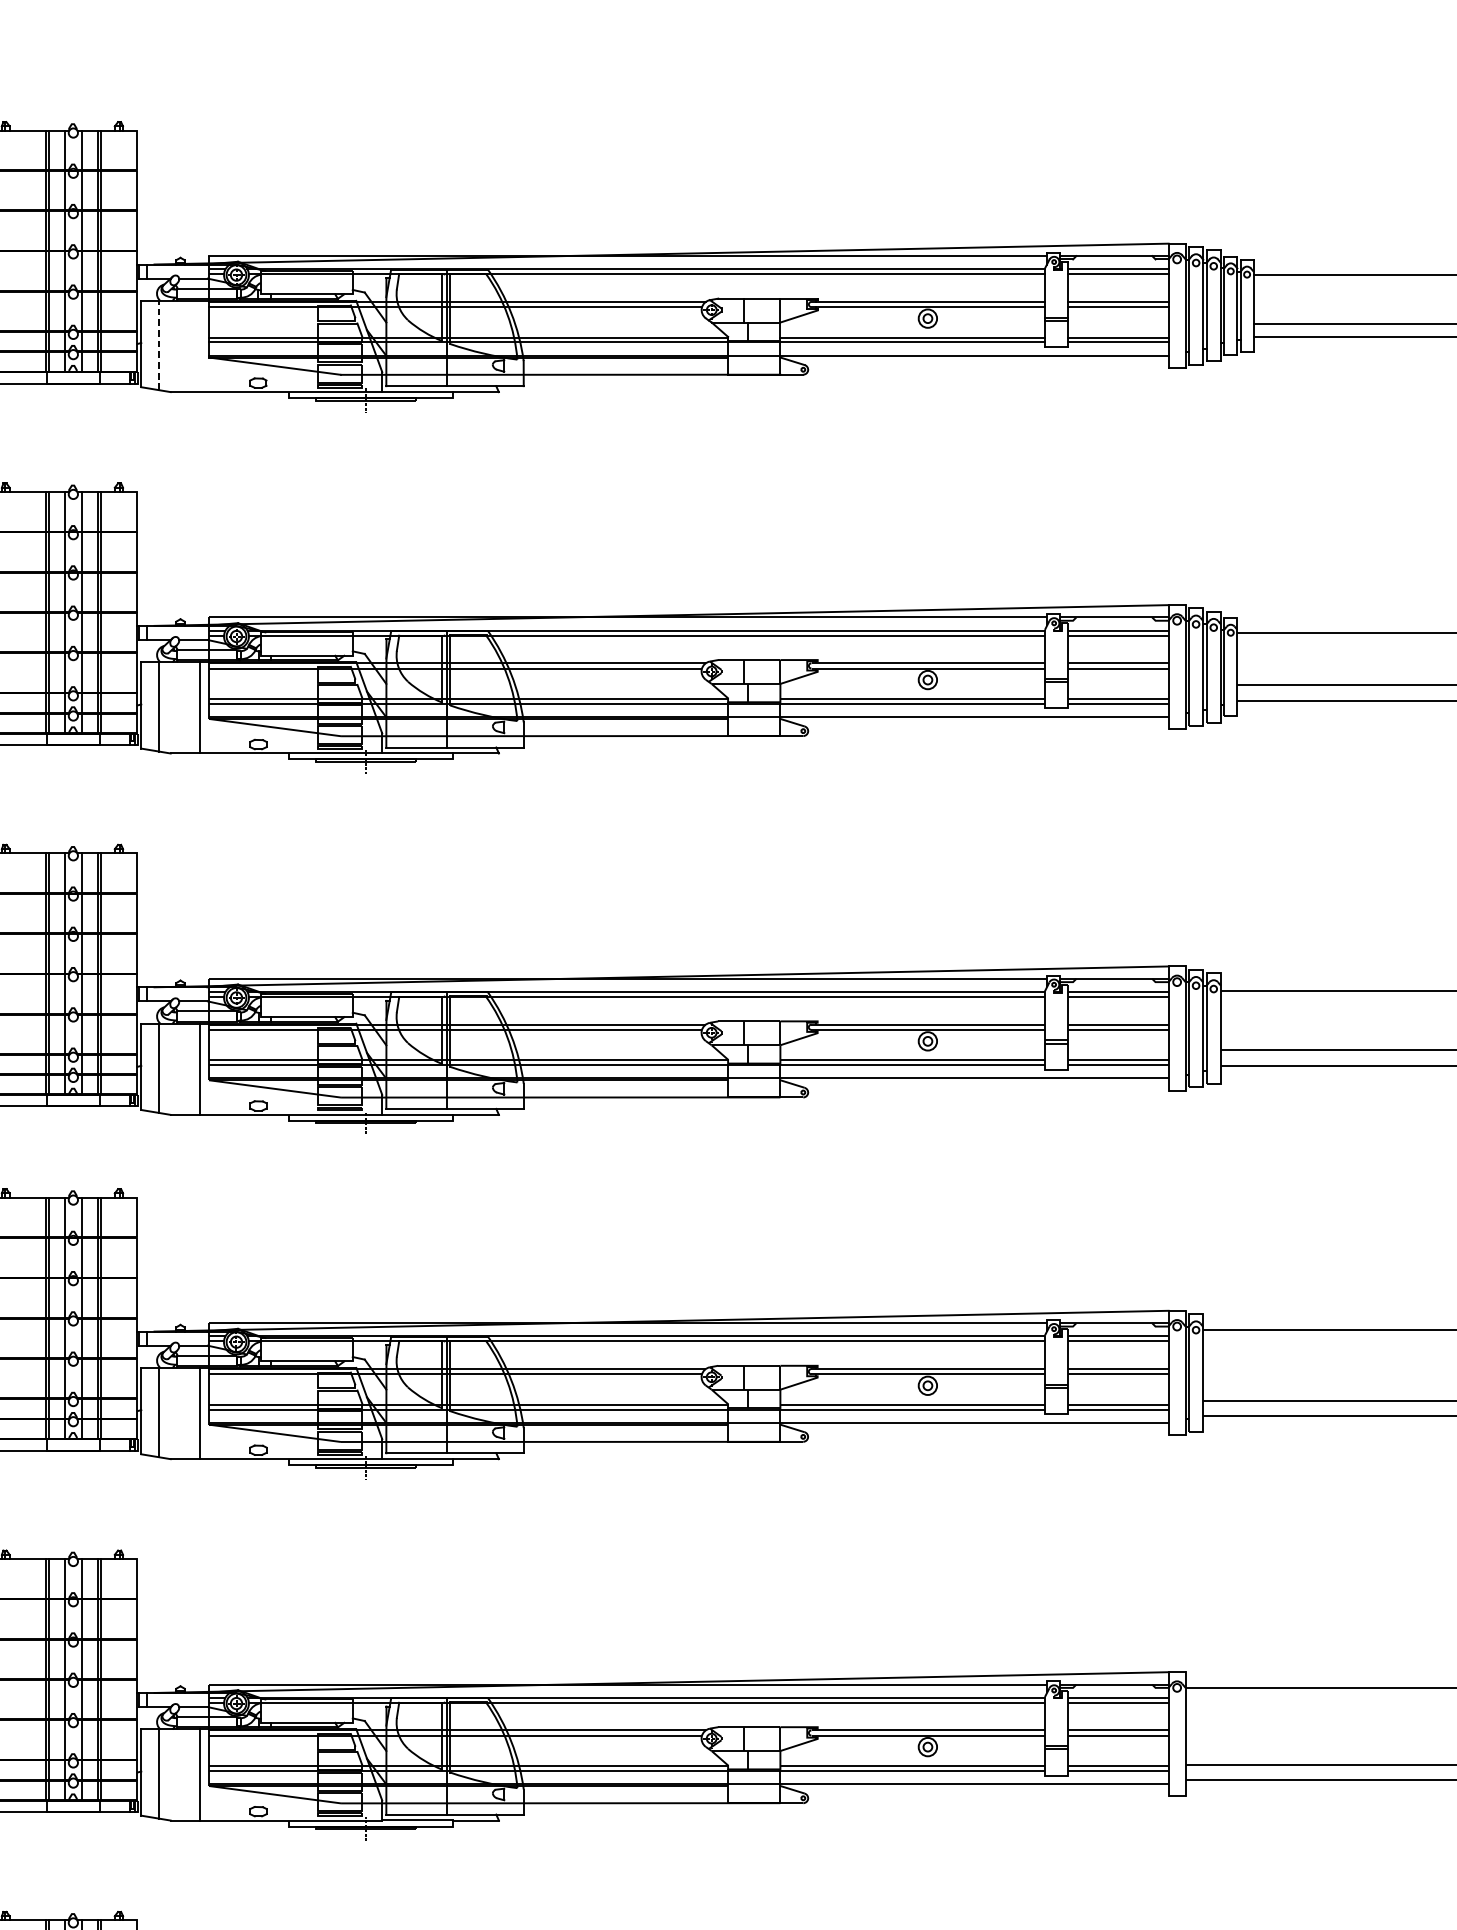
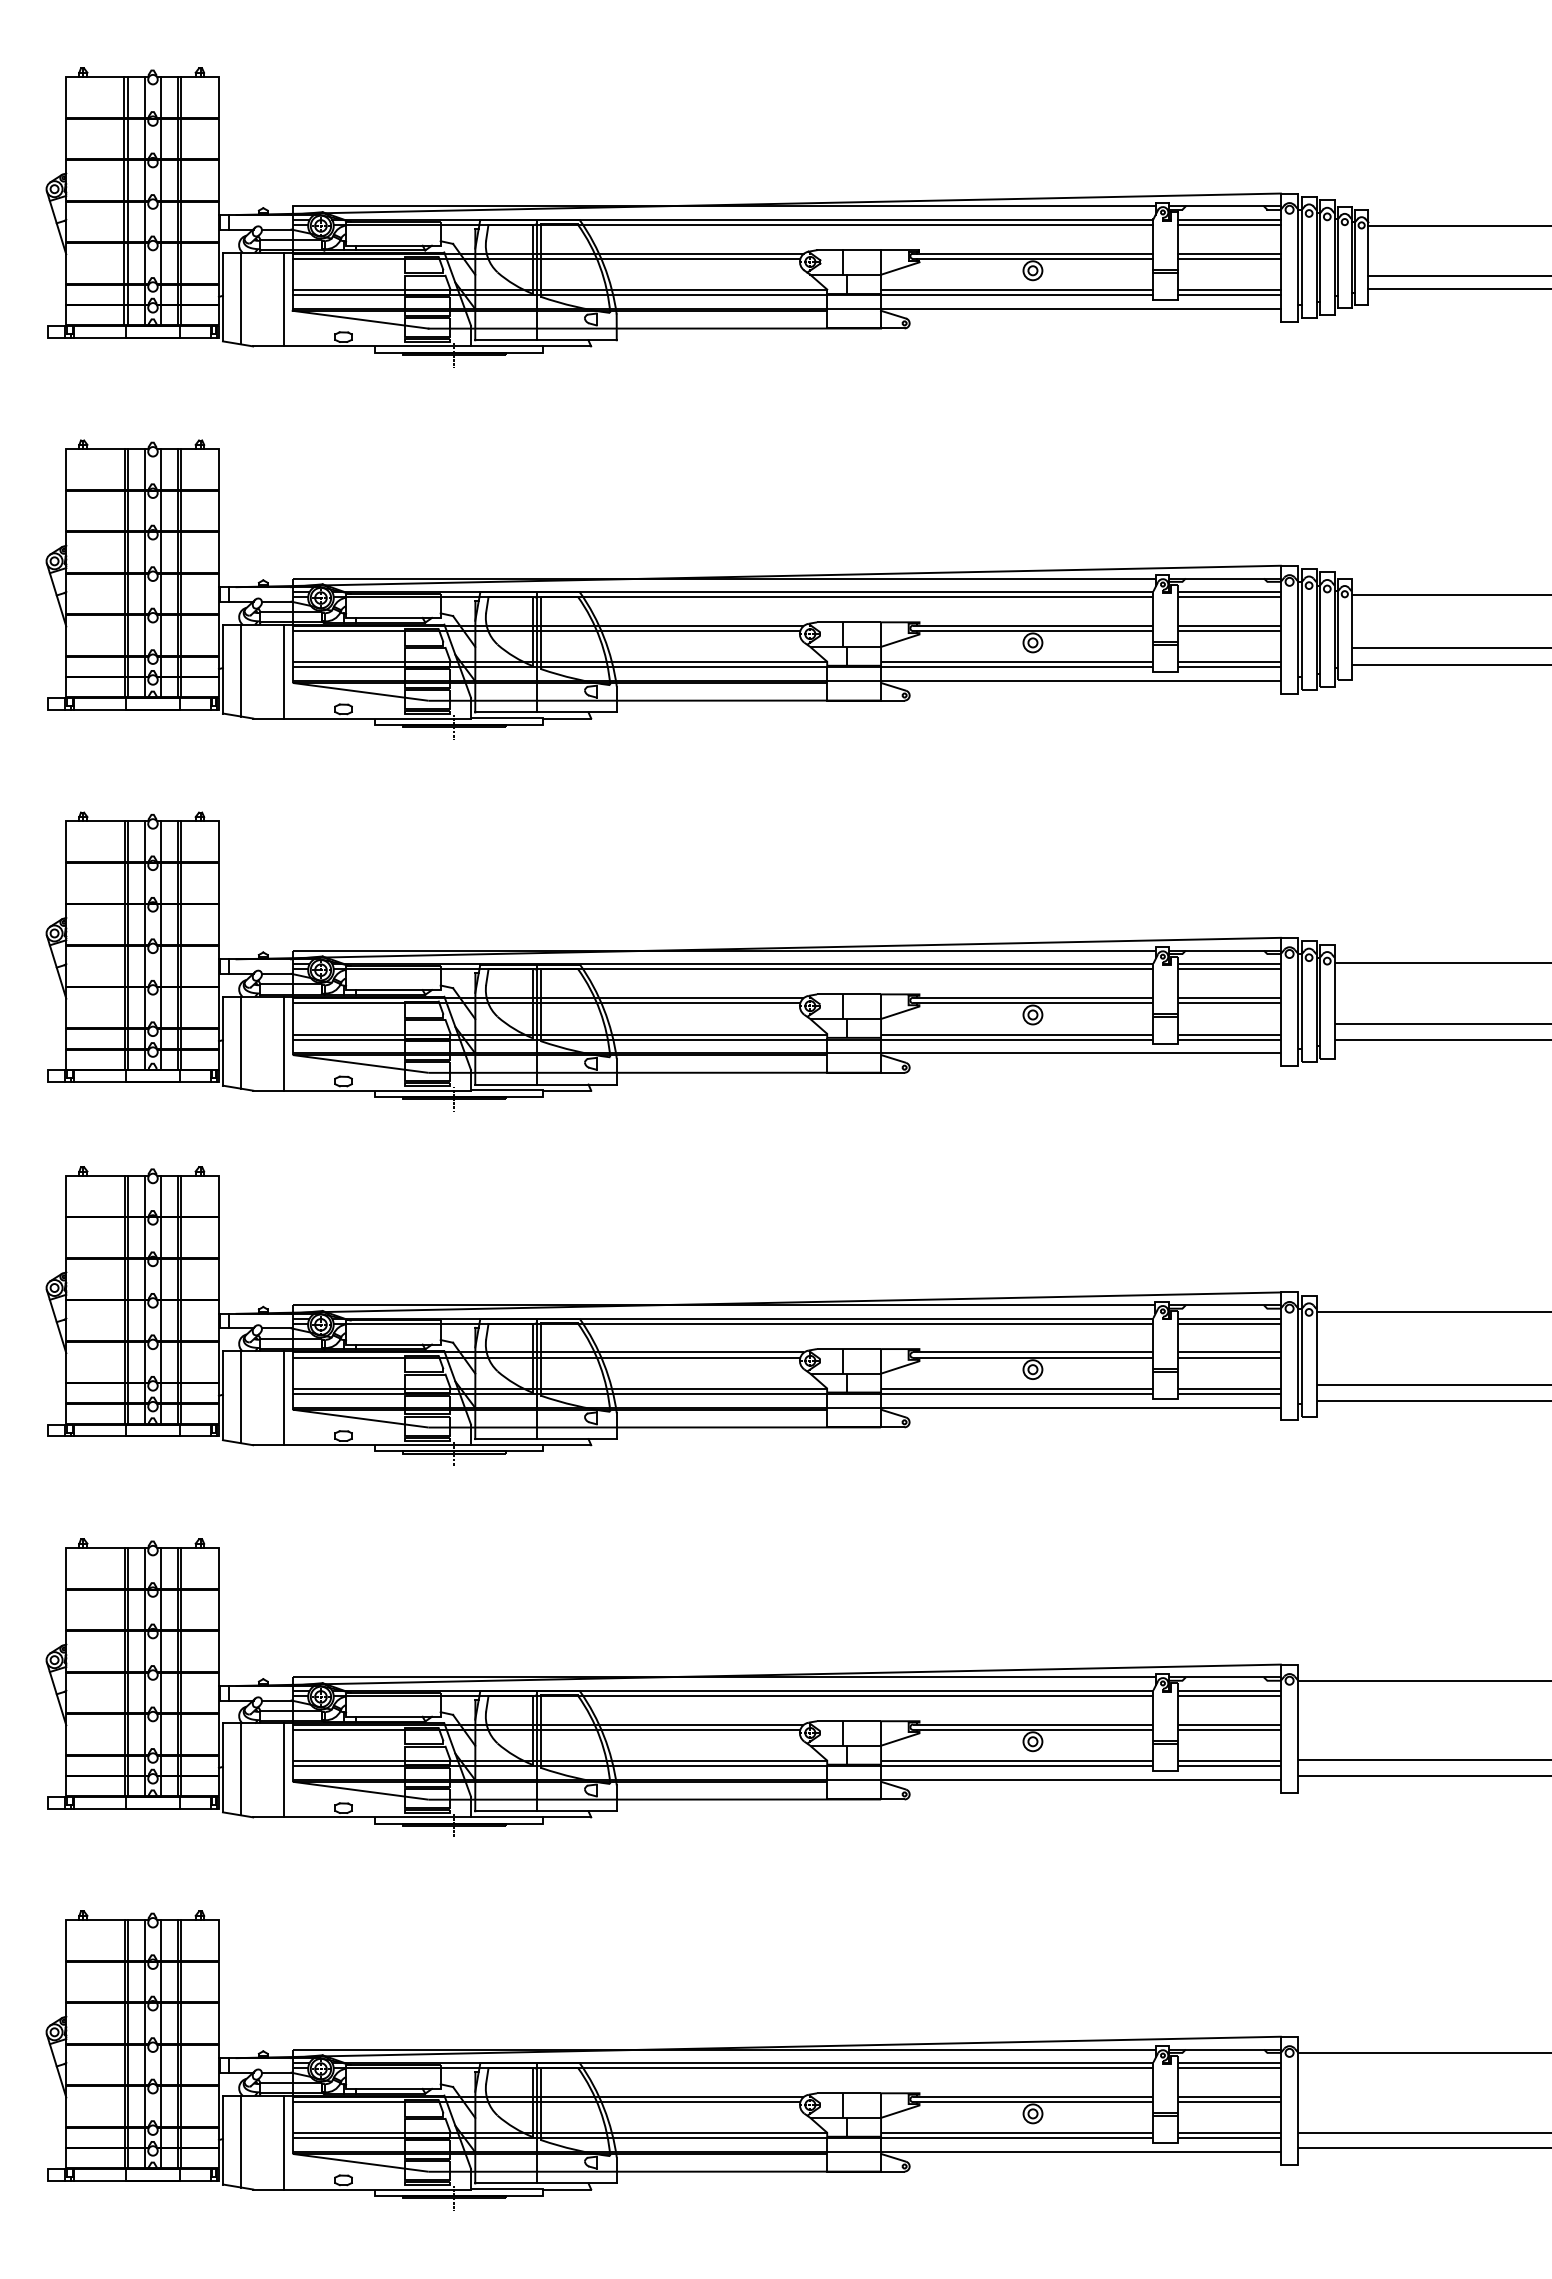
line: (159, 345) -> (241, 298), dashed -> solid
line: (200, 346) -> (283, 299), added

